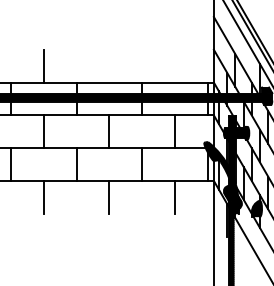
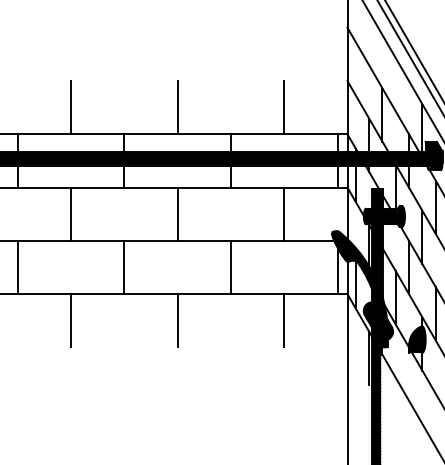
line: (109, 65) -> (177, 106), added
line: (174, 65) -> (283, 106), added

